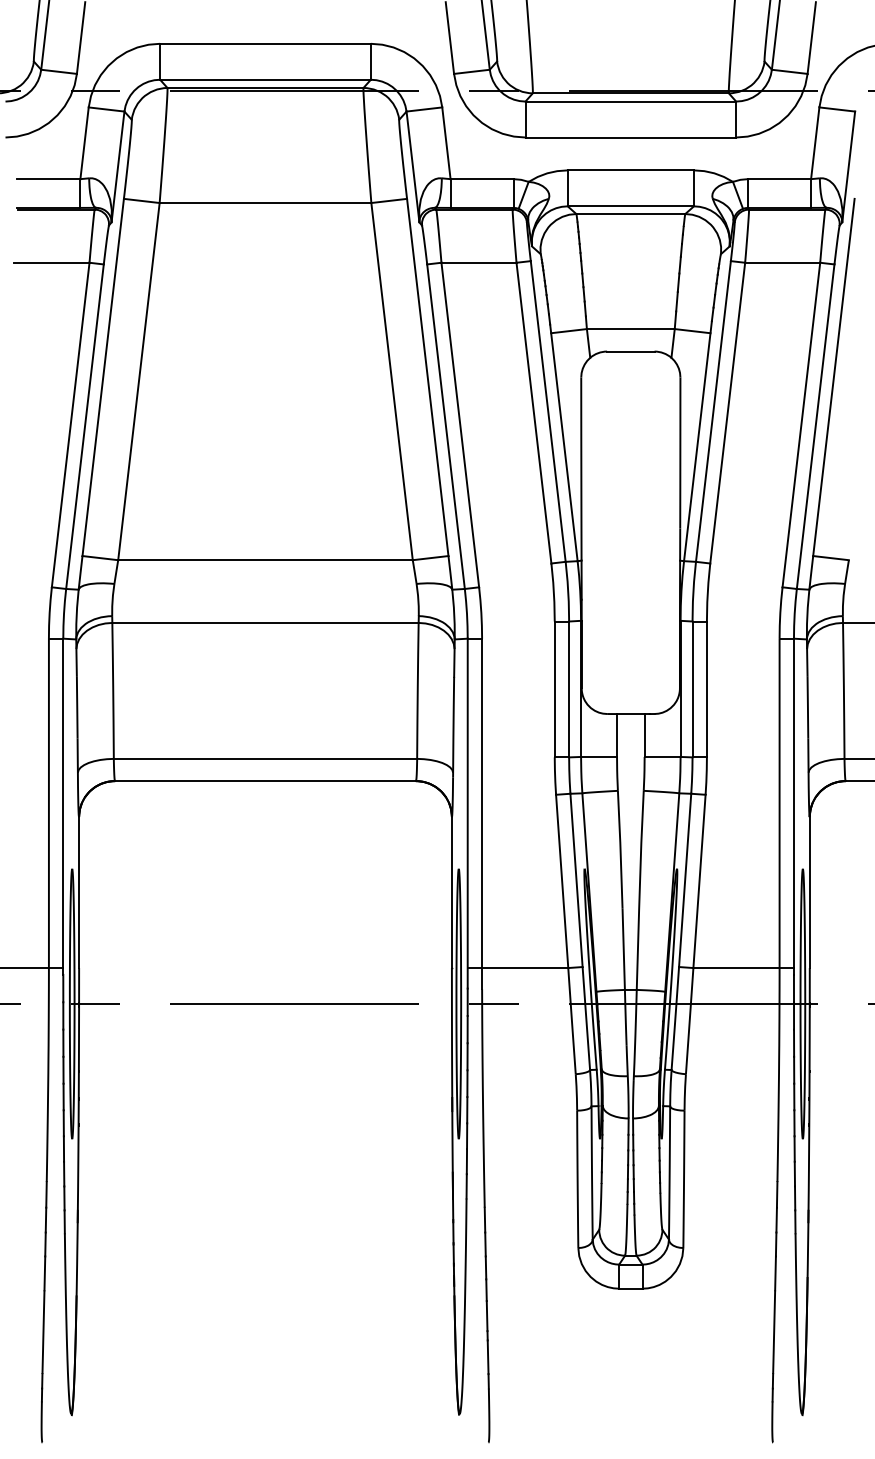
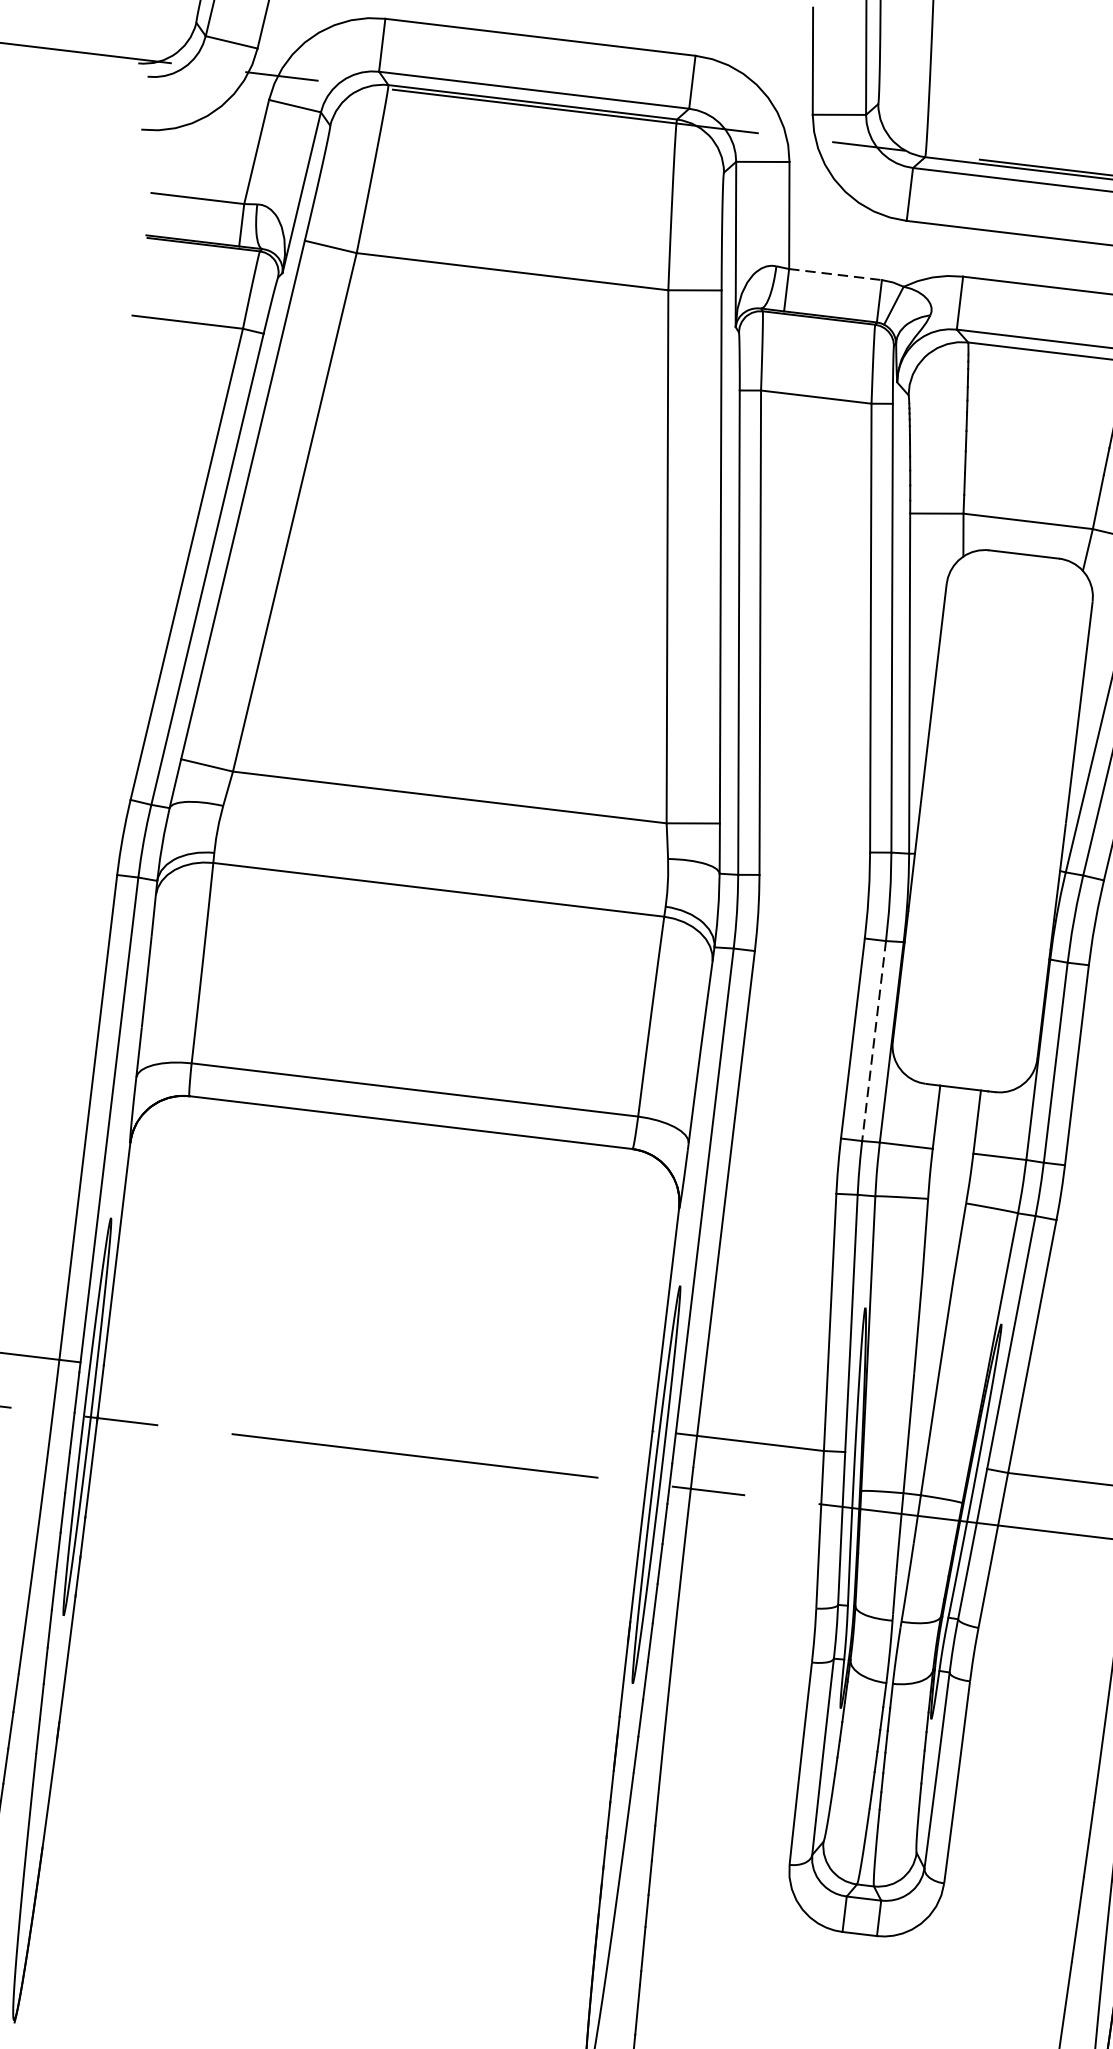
line: (482, 179) -> (836, 275), solid -> dashed
line: (569, 689) -> (874, 1041), solid -> dashed

